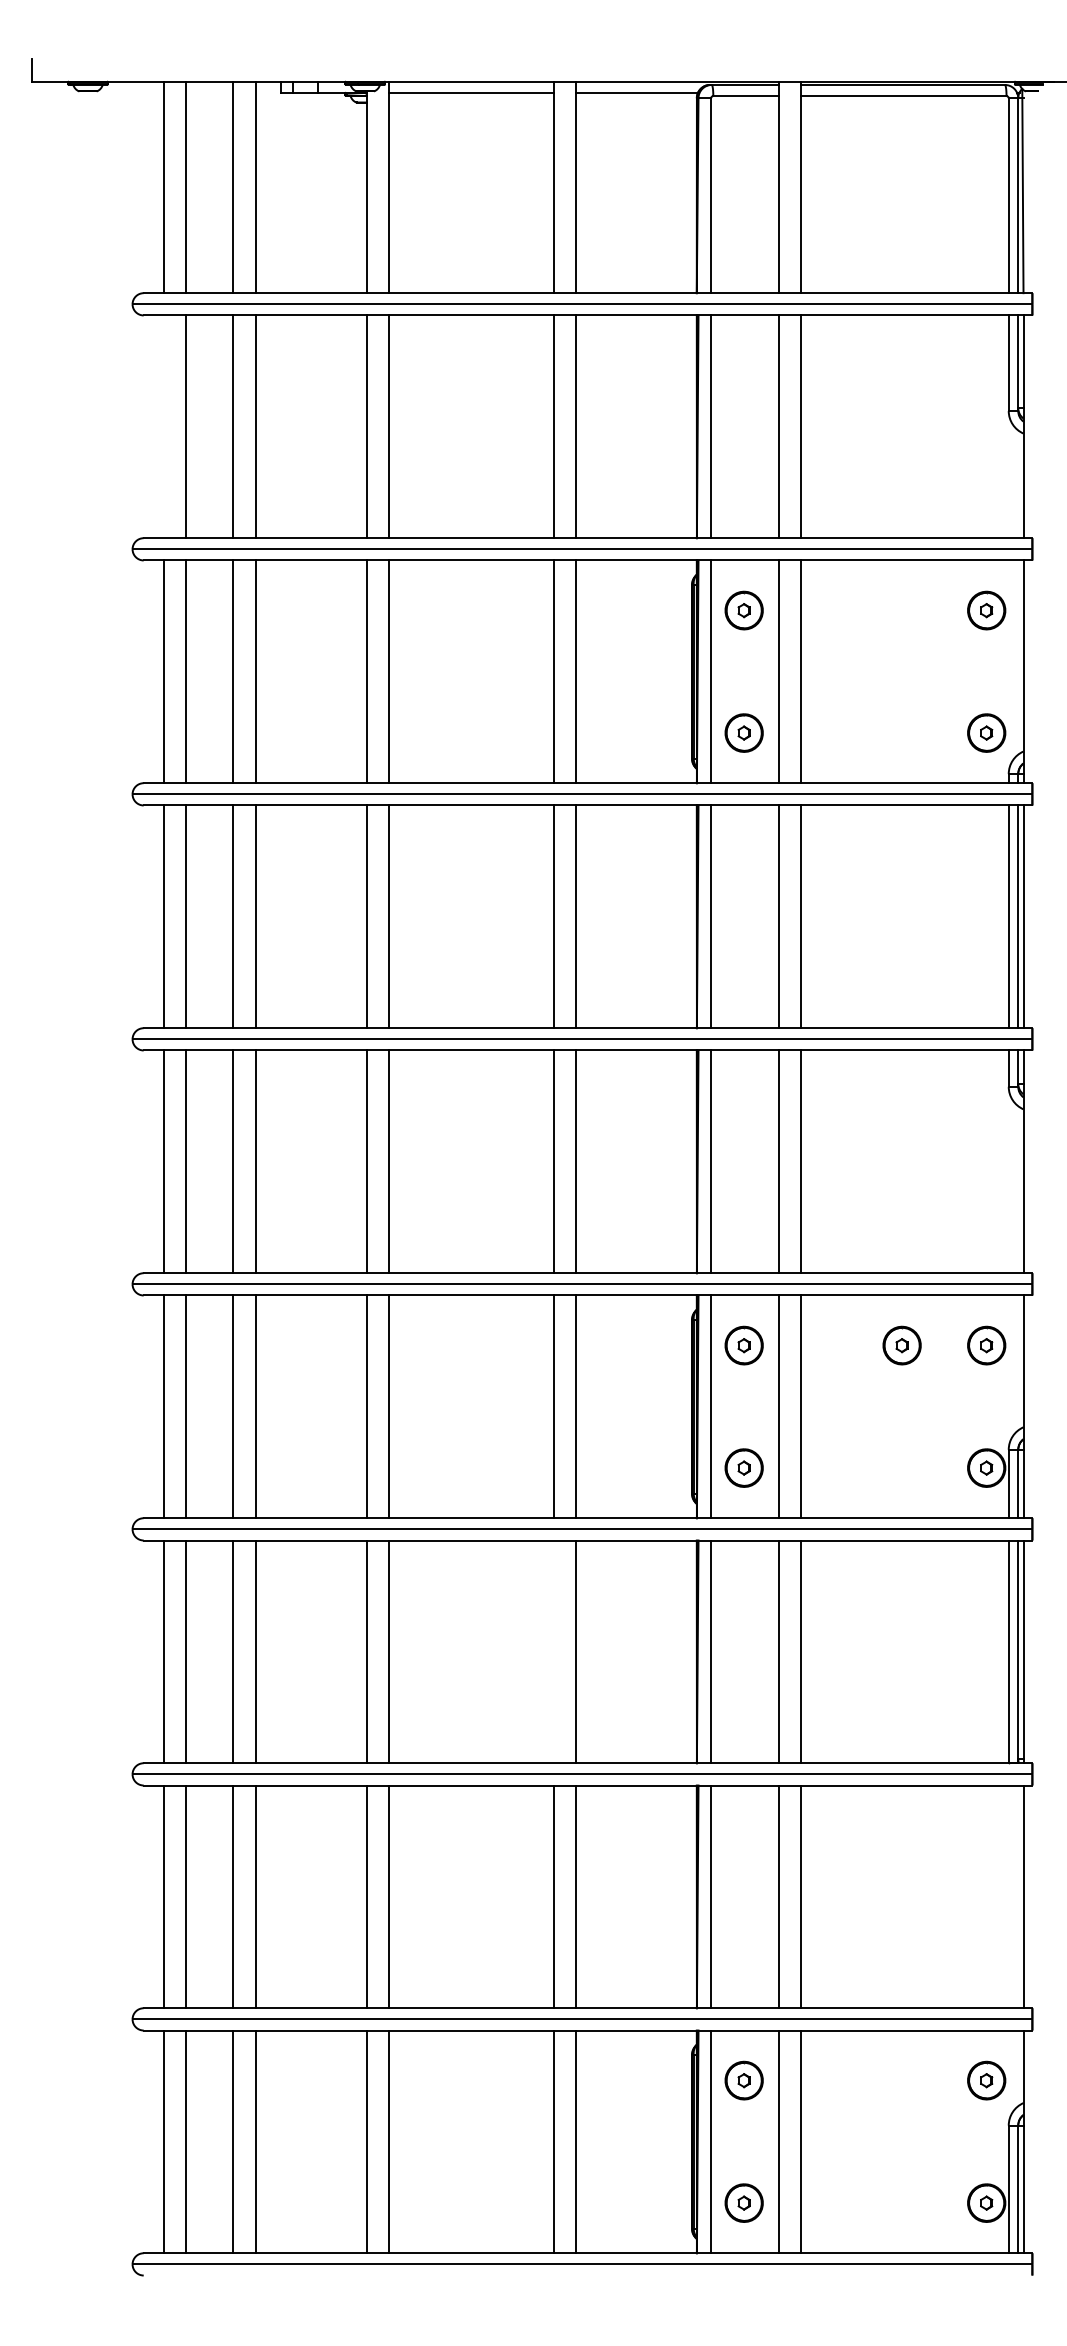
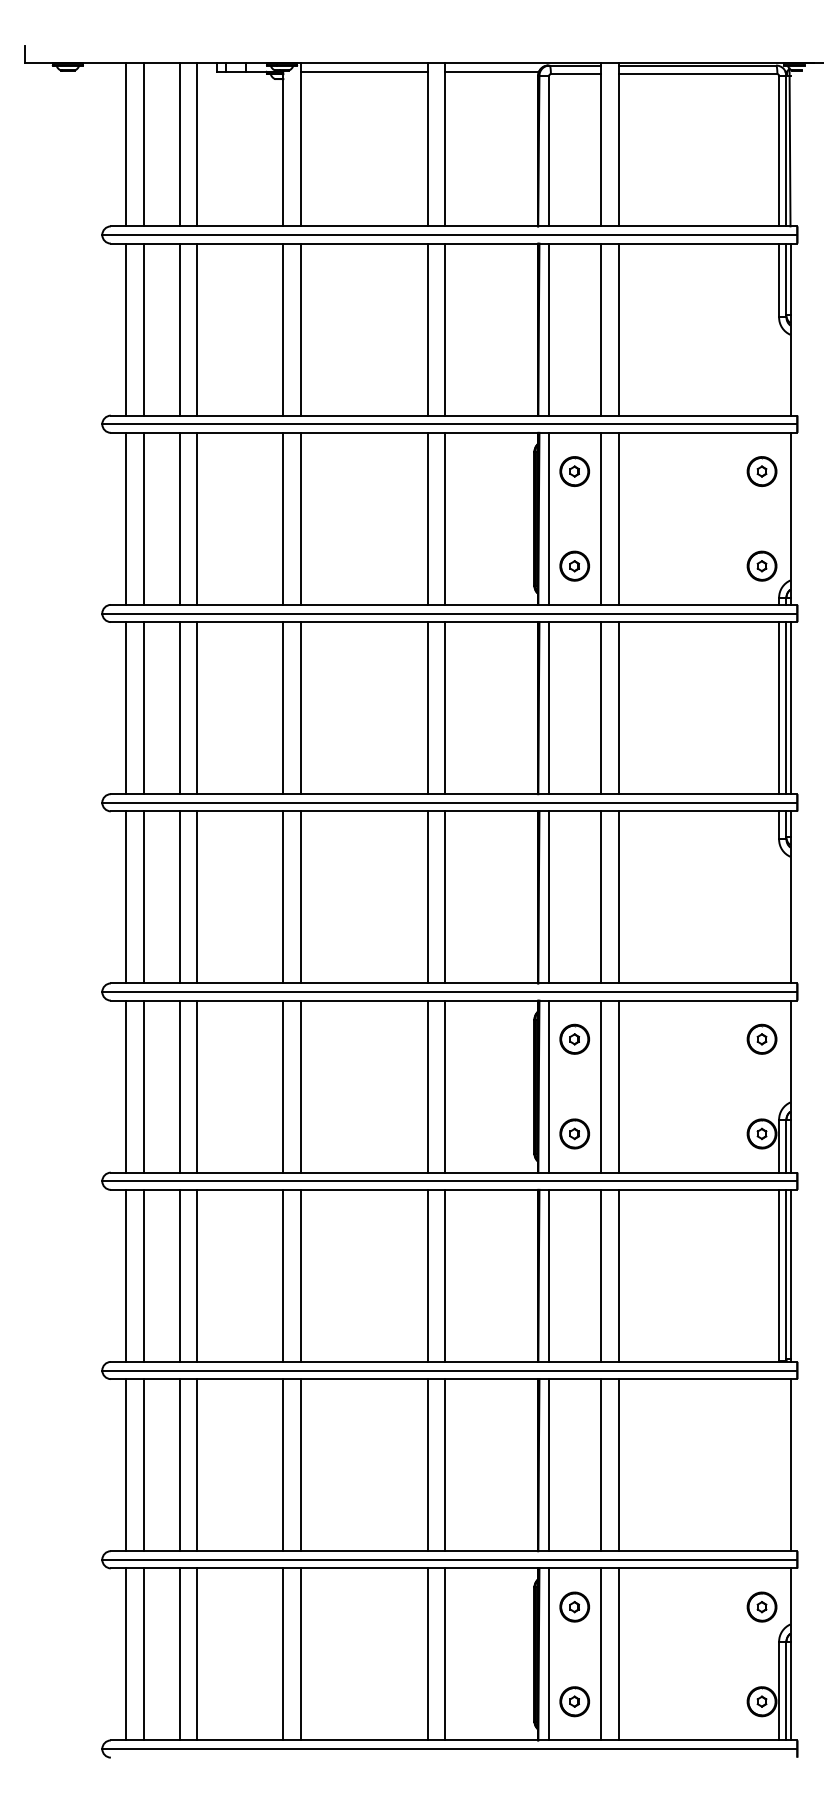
line: (163, 426) -> (126, 329), added
part: (901, 1344) -> (696, 1038), removed
line: (553, 1651) -> (427, 1275), added

